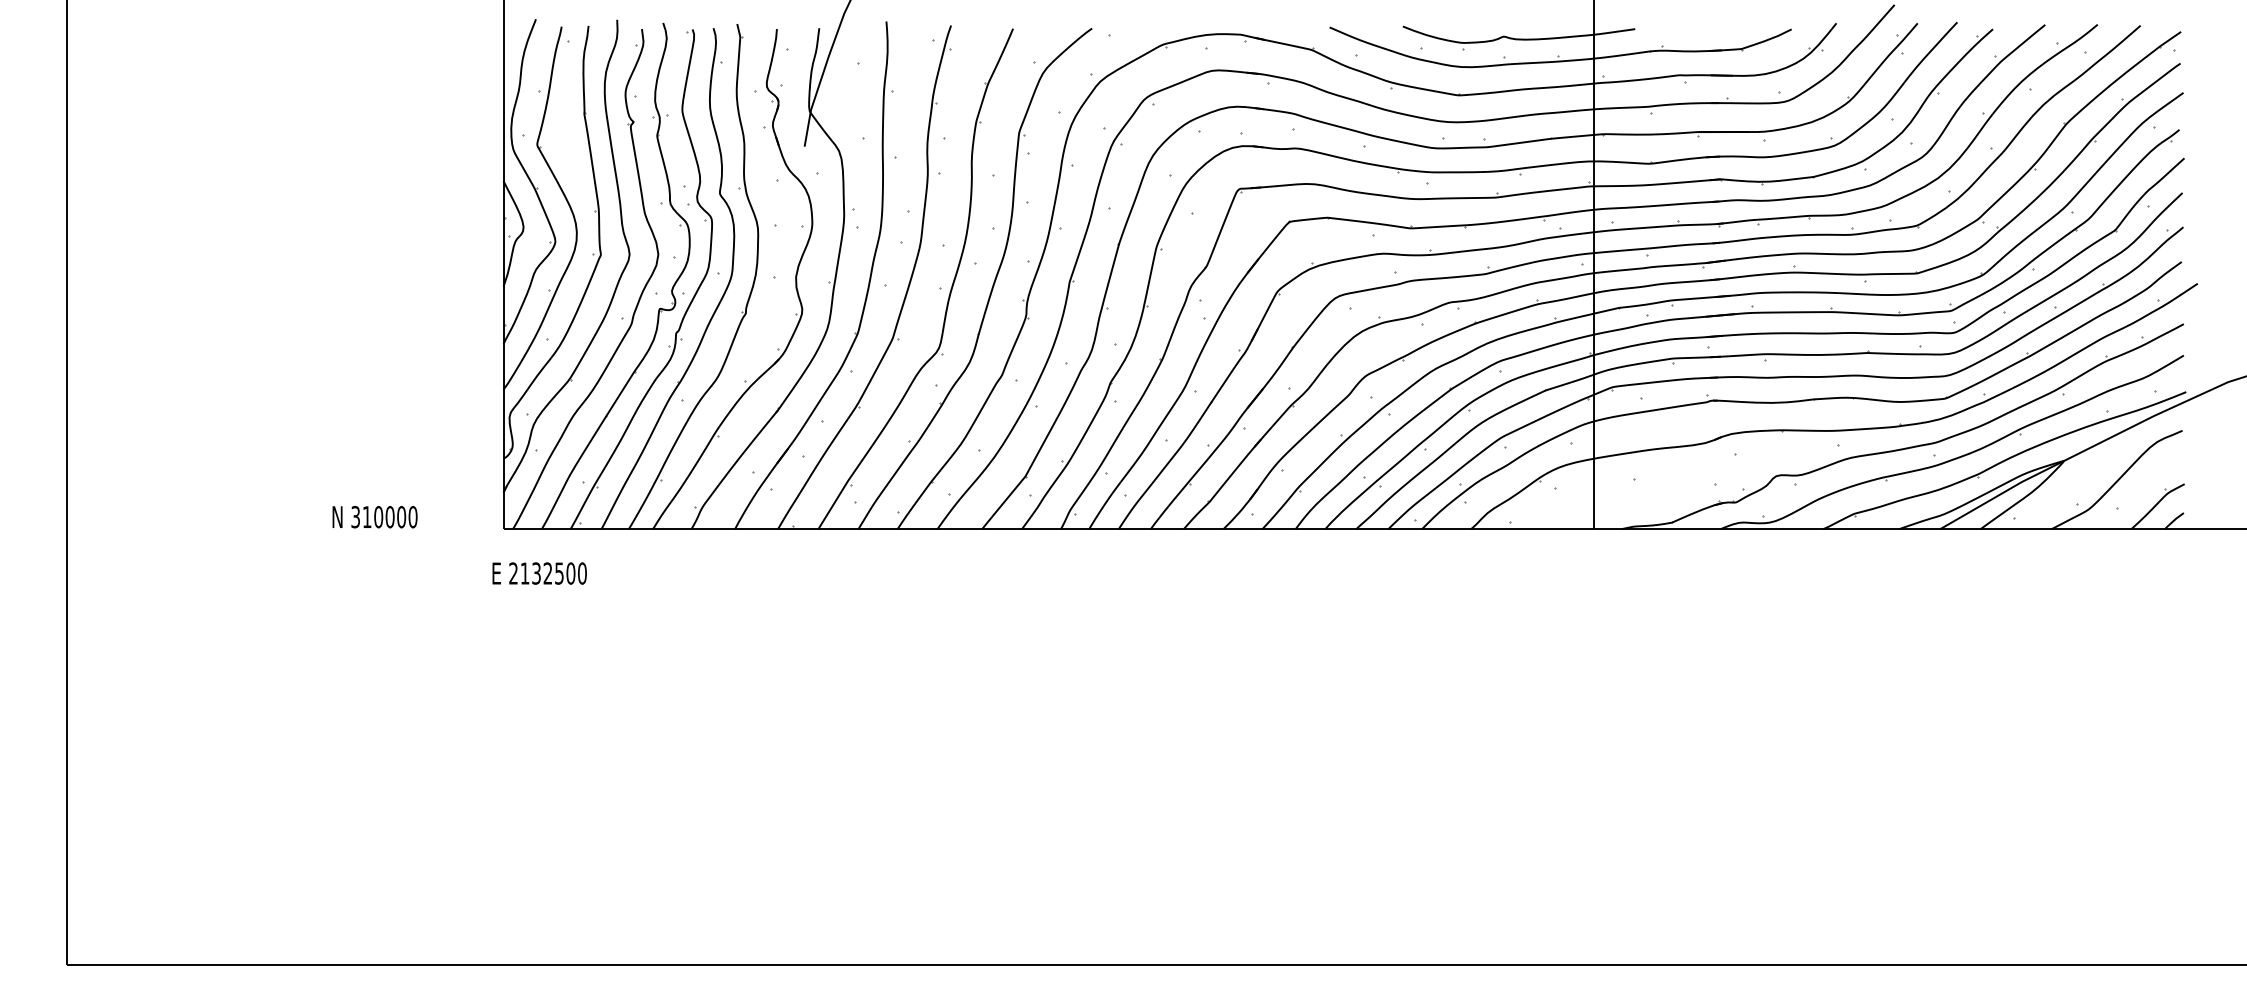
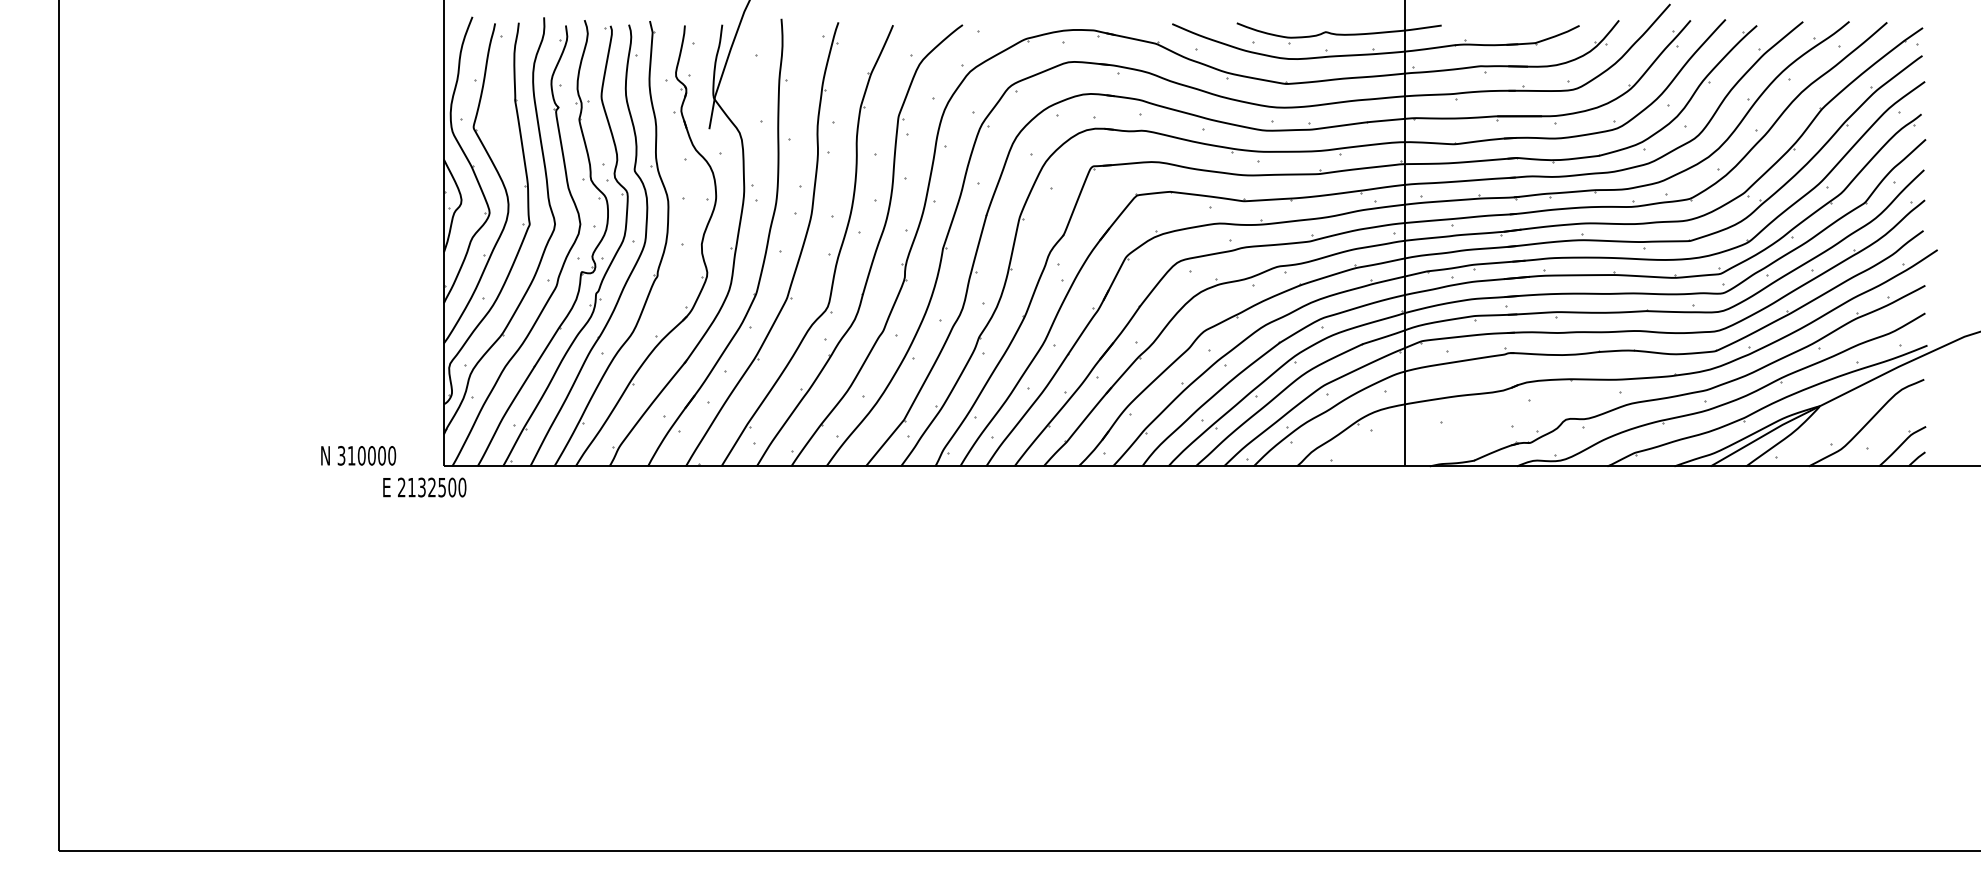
text: (374, 516) -> (358, 455), moved
text: (539, 573) -> (424, 487), moved

